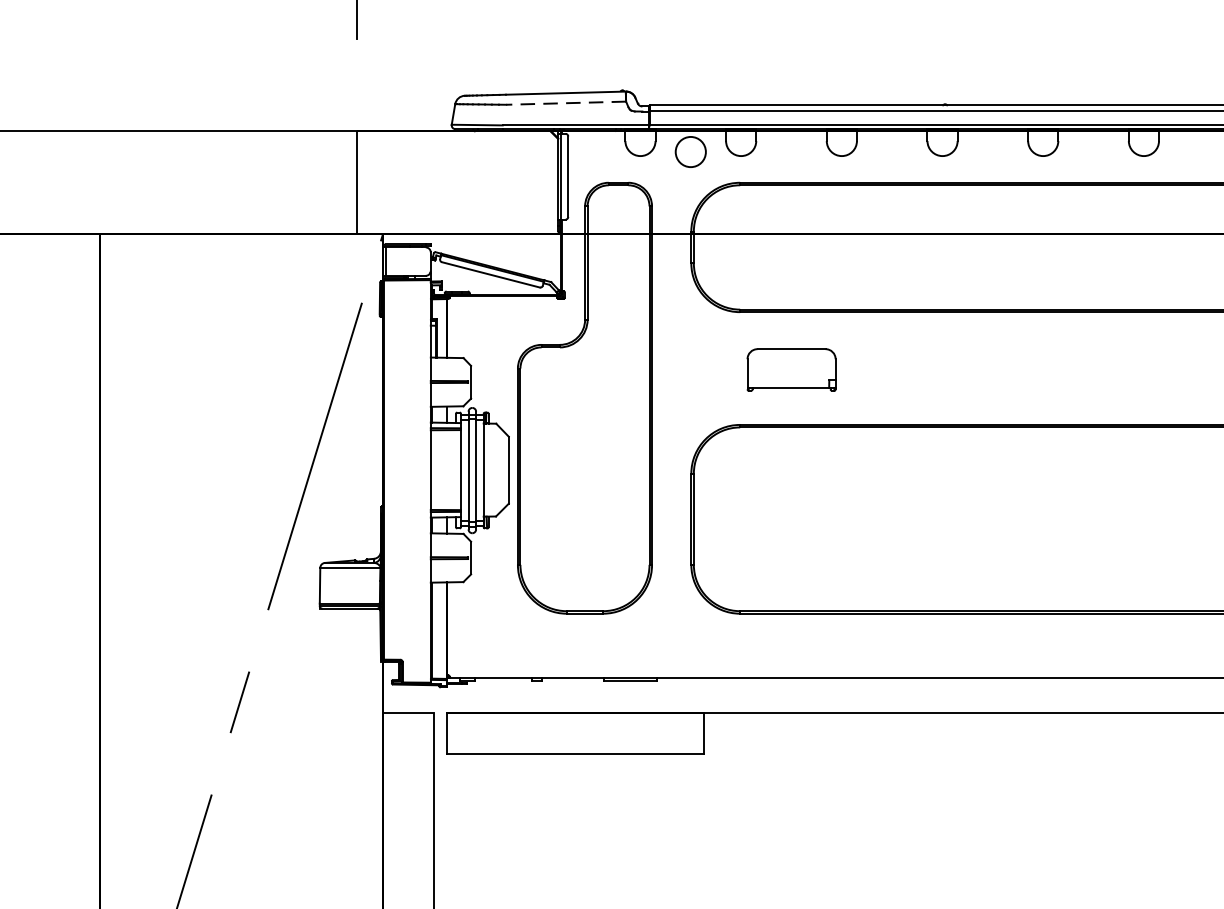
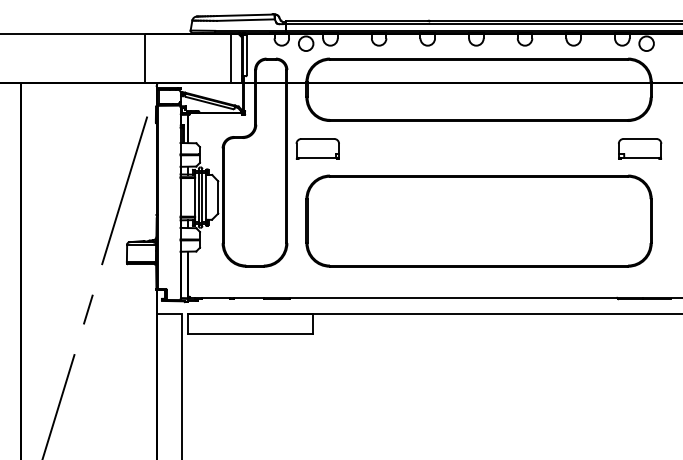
line: (565, 103) -> (245, 20), dashed -> solid
line: (534, 182) -> (230, 58), added
part: (790, 368) -> (317, 148), moved

